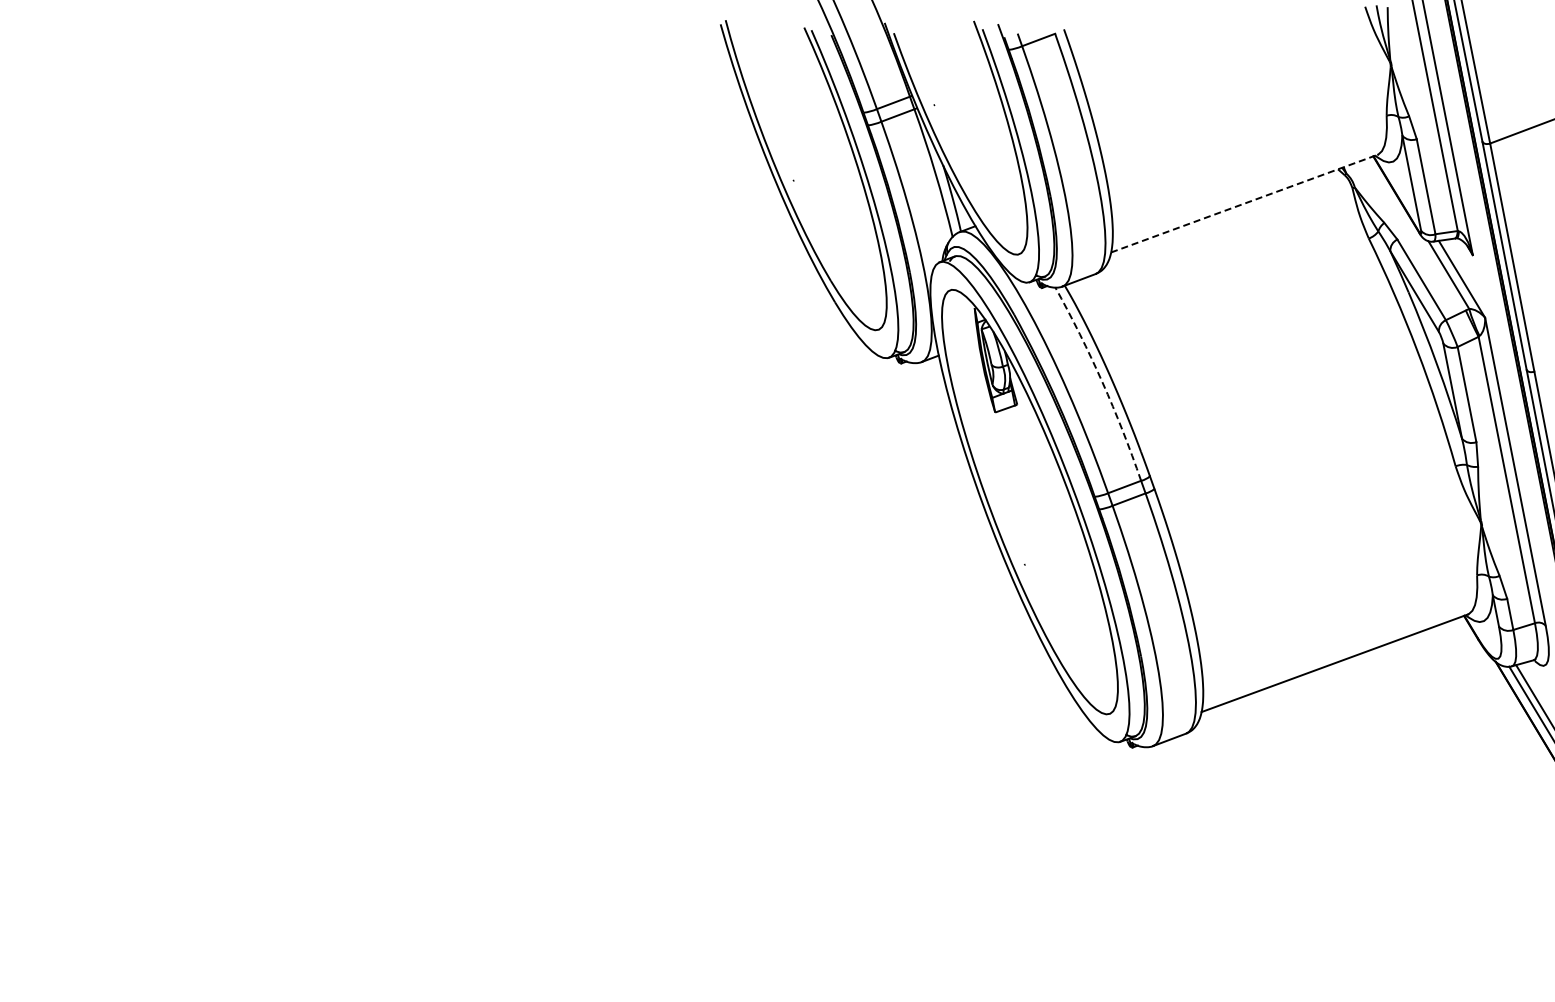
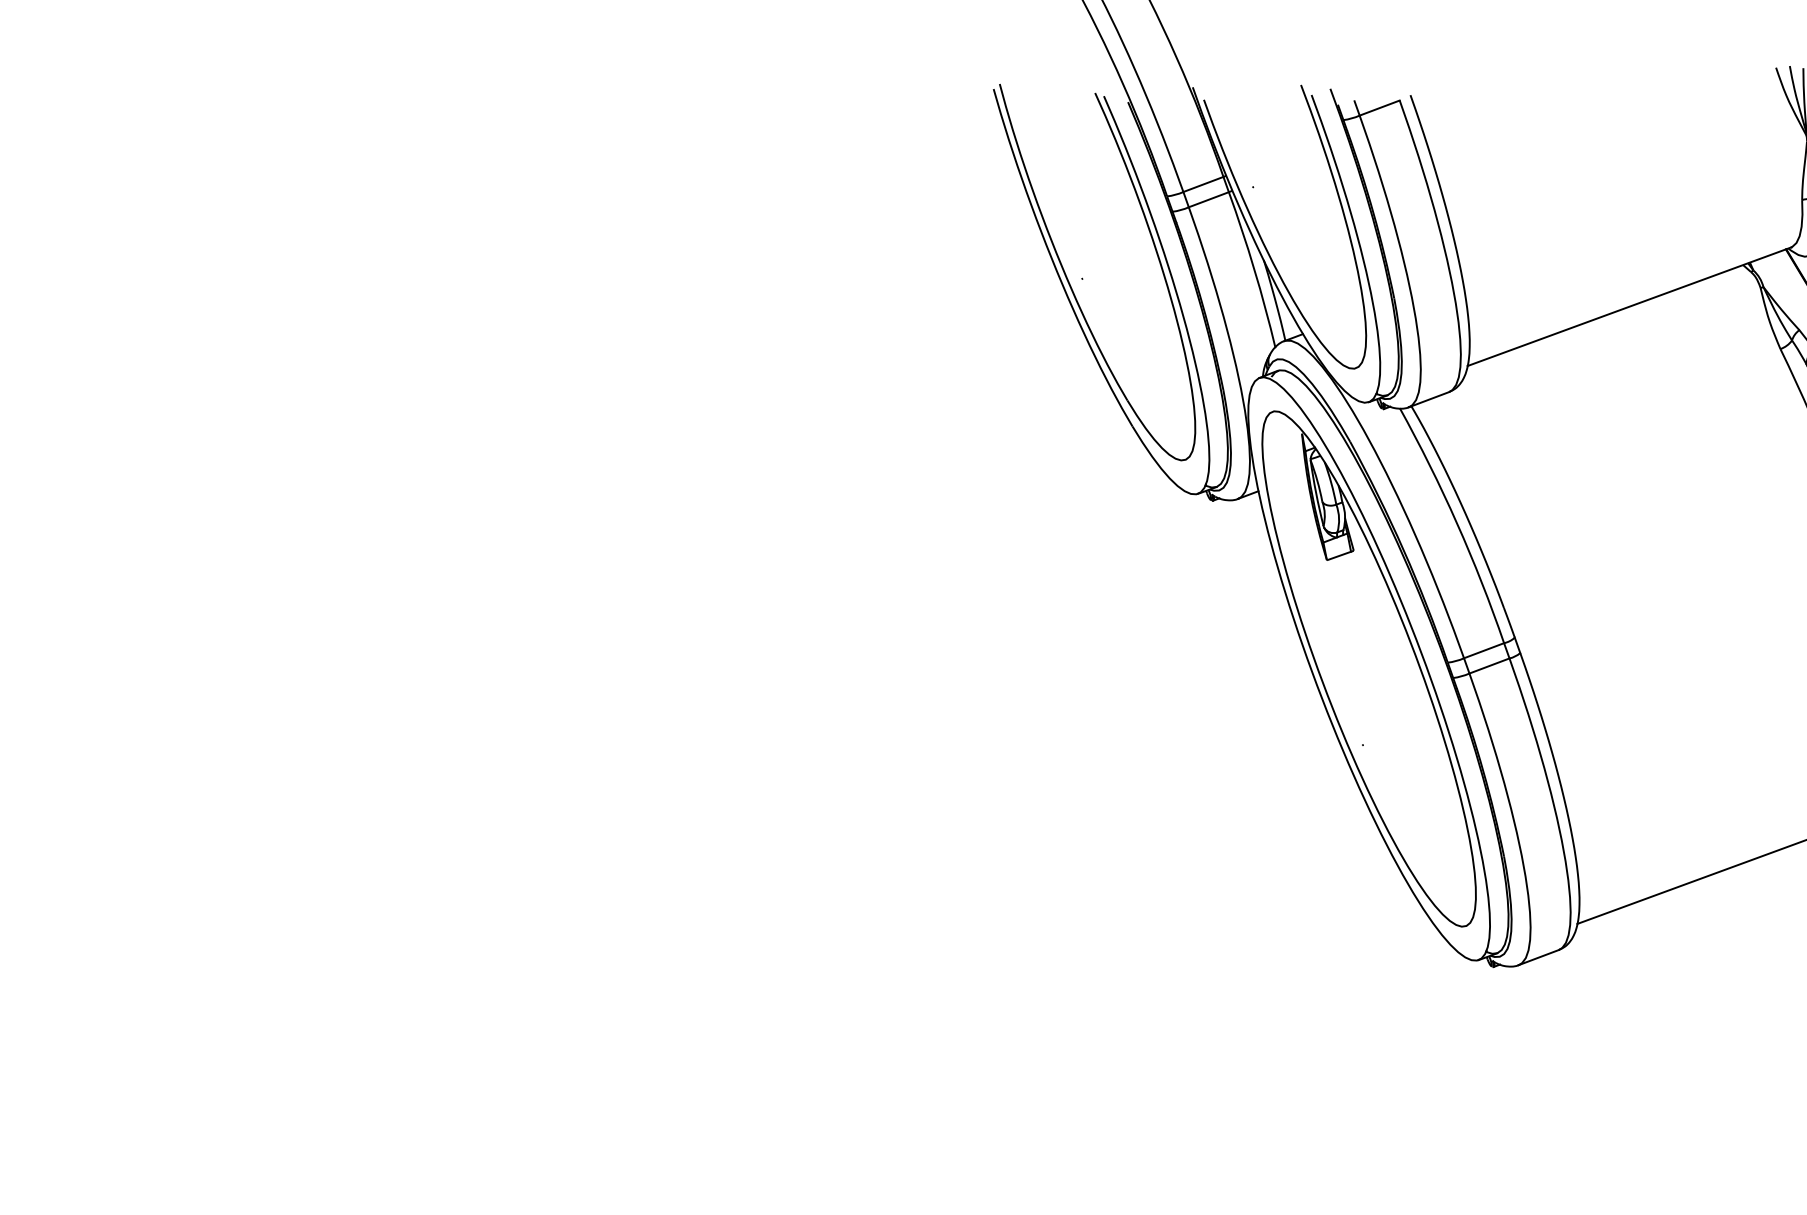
line: (1244, 203) -> (1629, 306), dashed -> solid
arc: (1102, 382) -> (1457, 523), dashed -> solid

